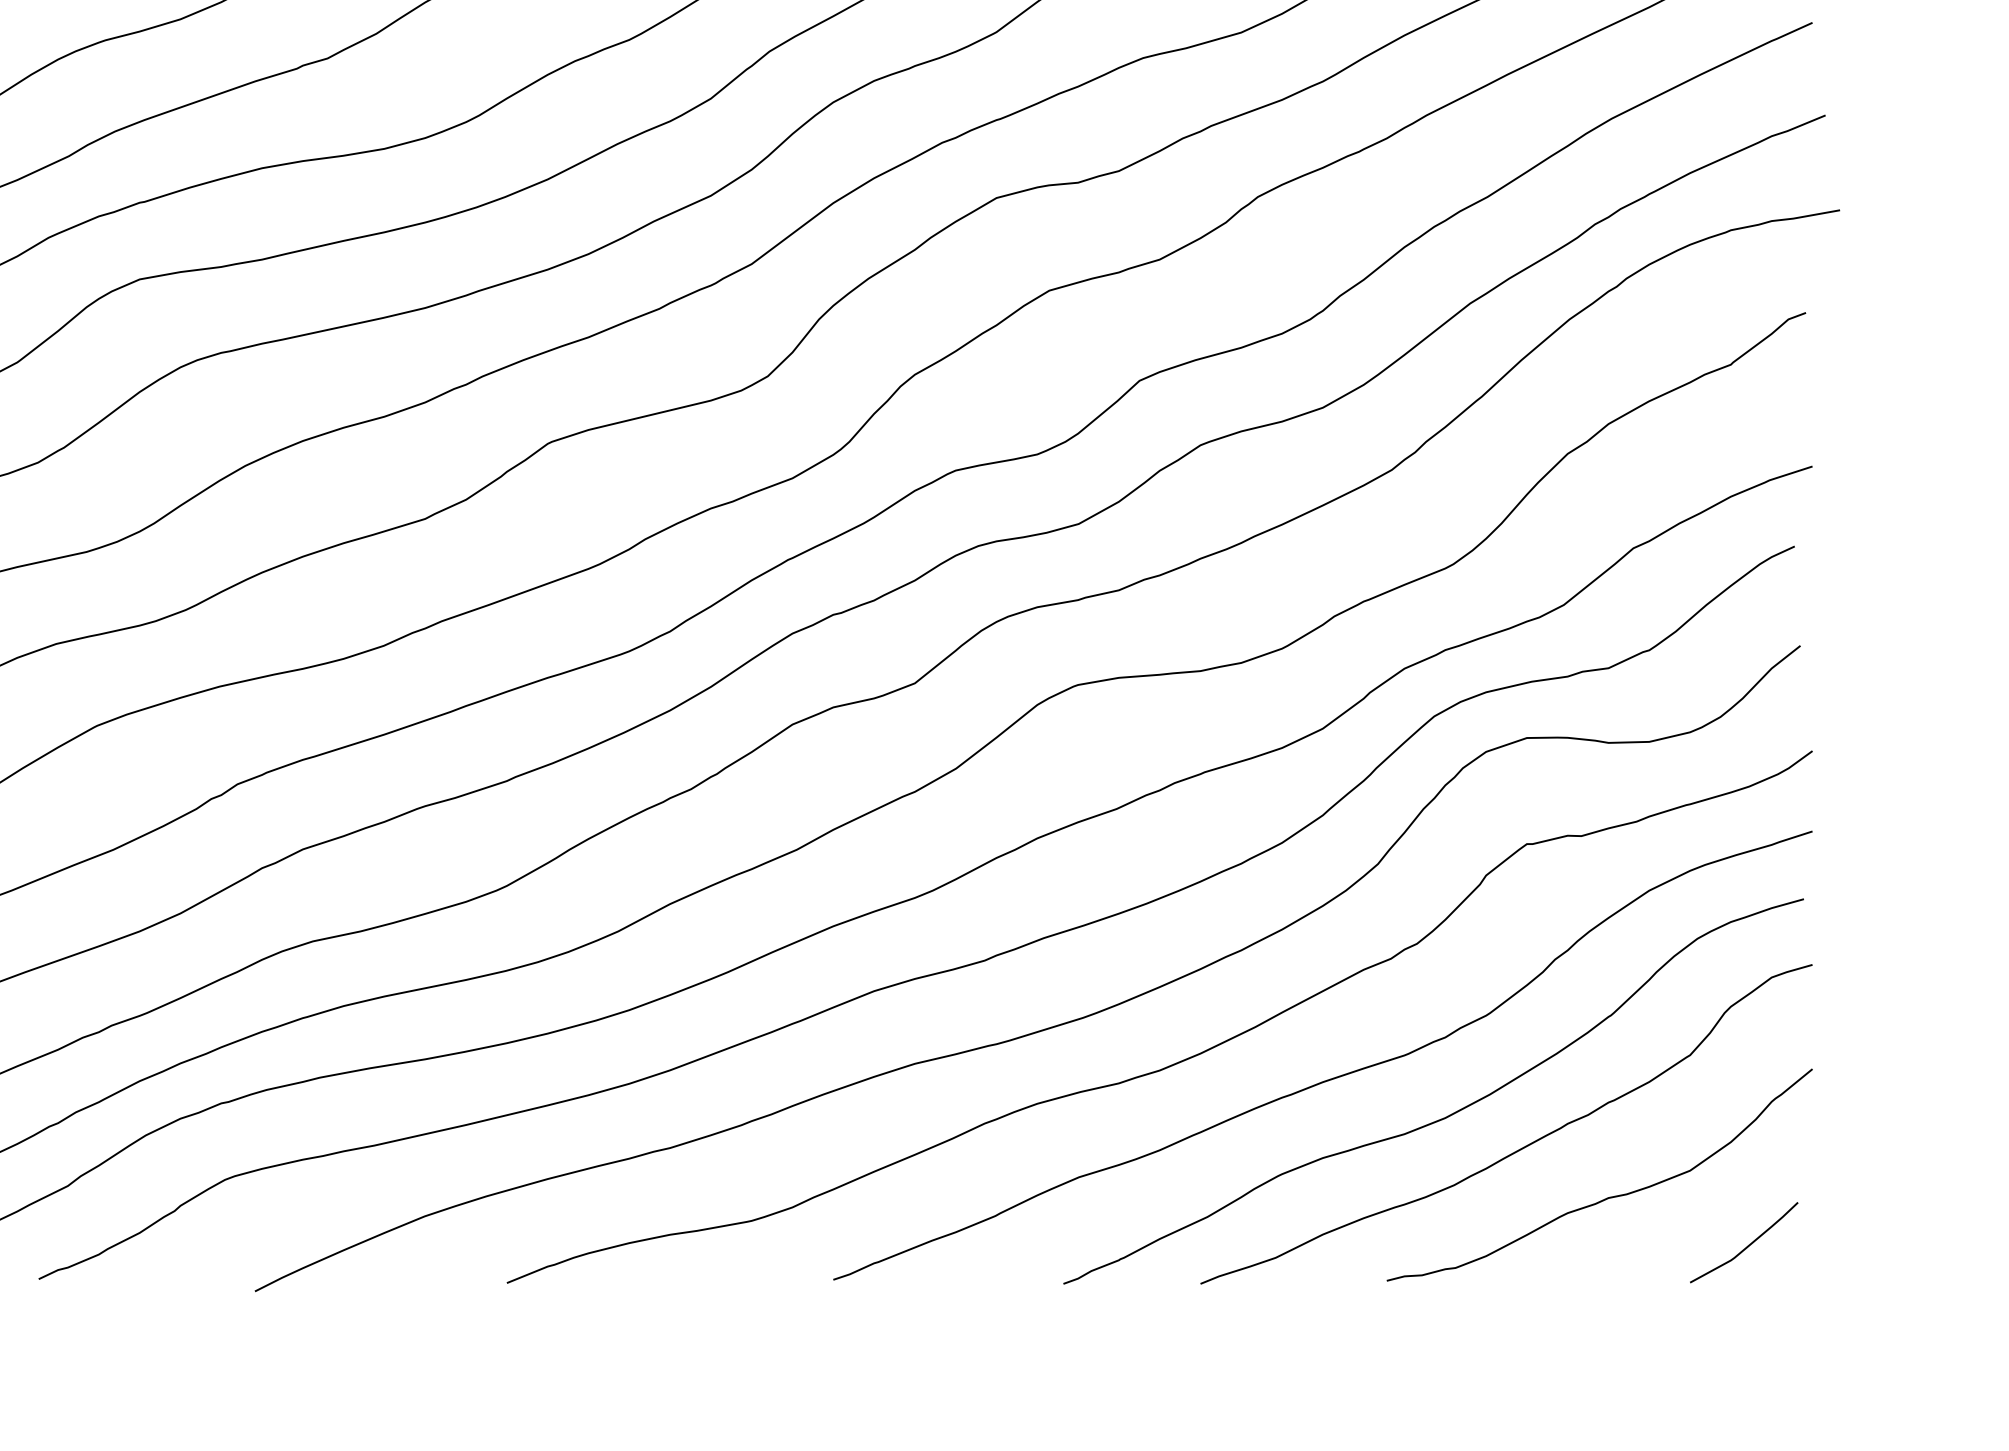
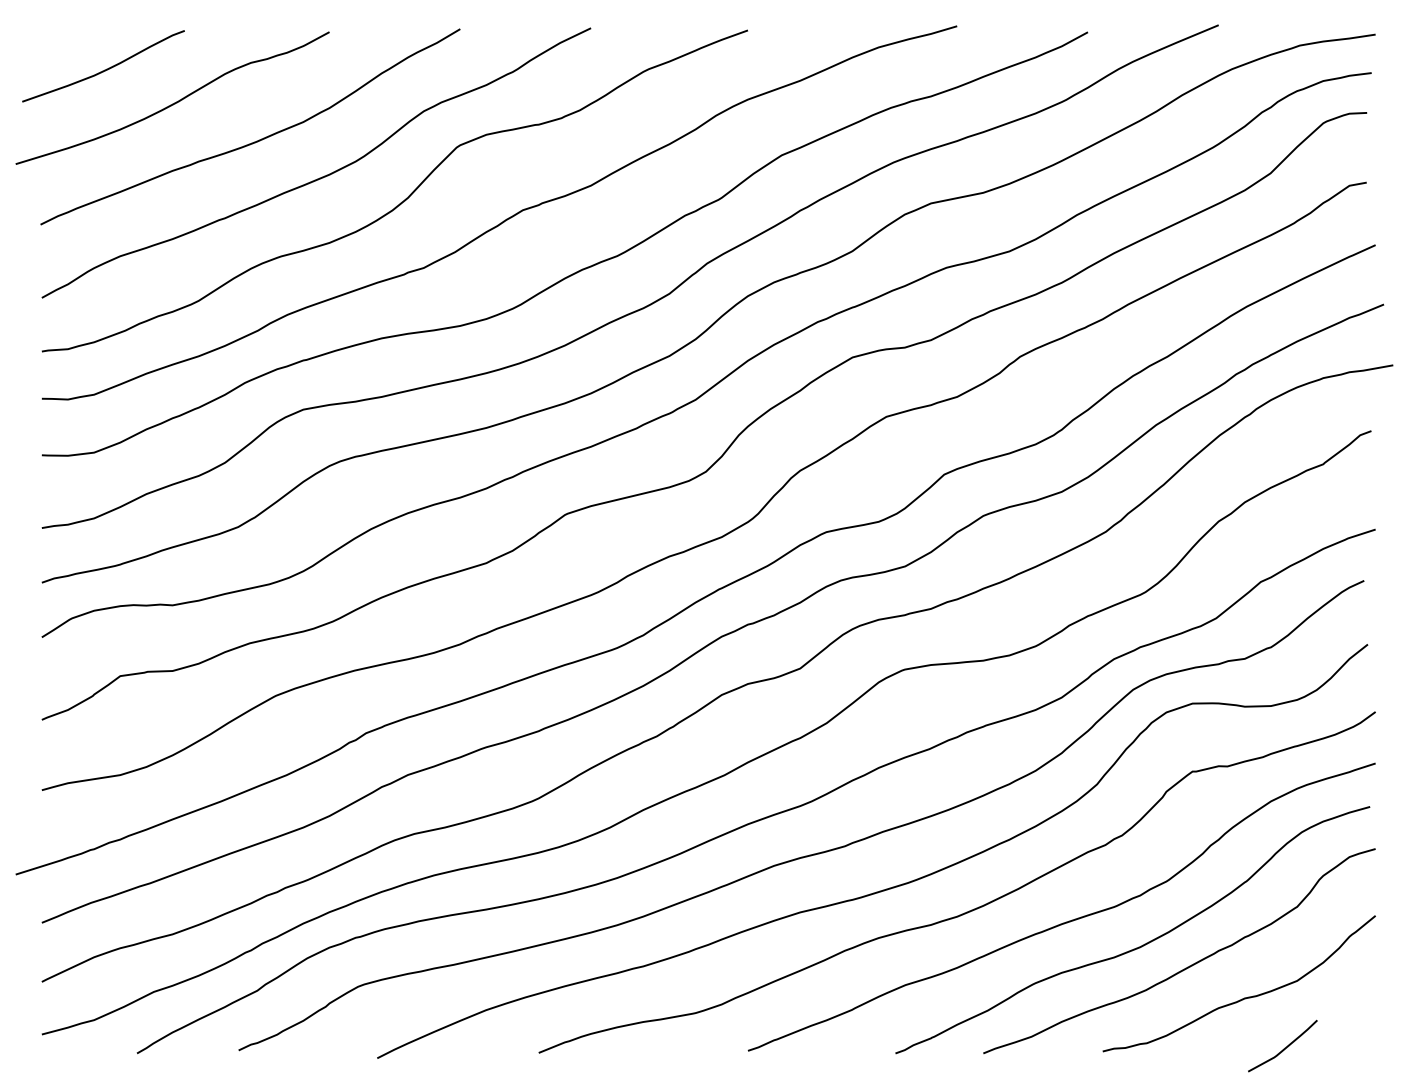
curve: (1746, 1244) -> (1284, 1047), moved

